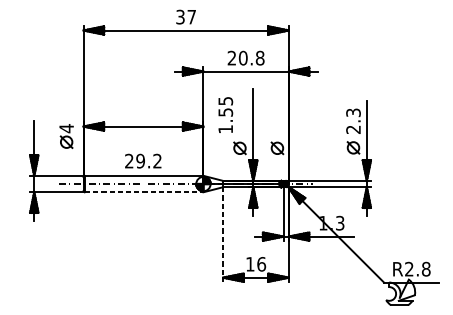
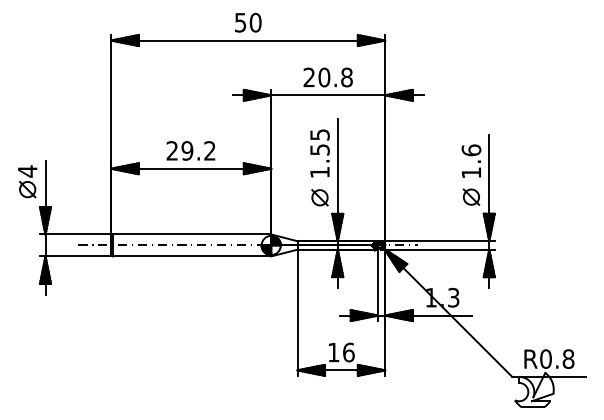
text: (186, 16) -> (248, 22), 37 -> 50
text: (225, 115) -> (319, 153), moved
text: (353, 121) -> (471, 161), 2.3 -> 1.6
part: (66, 136) -> (27, 181), moved
part: (277, 148) -> (369, 197), removed
text: (142, 160) -> (190, 150), moved
line: (144, 192) -> (192, 256), dashed -> solid
line: (223, 235) -> (297, 313), dashed -> solid
text: (408, 268) -> (545, 358), R2.8 -> R0.8

